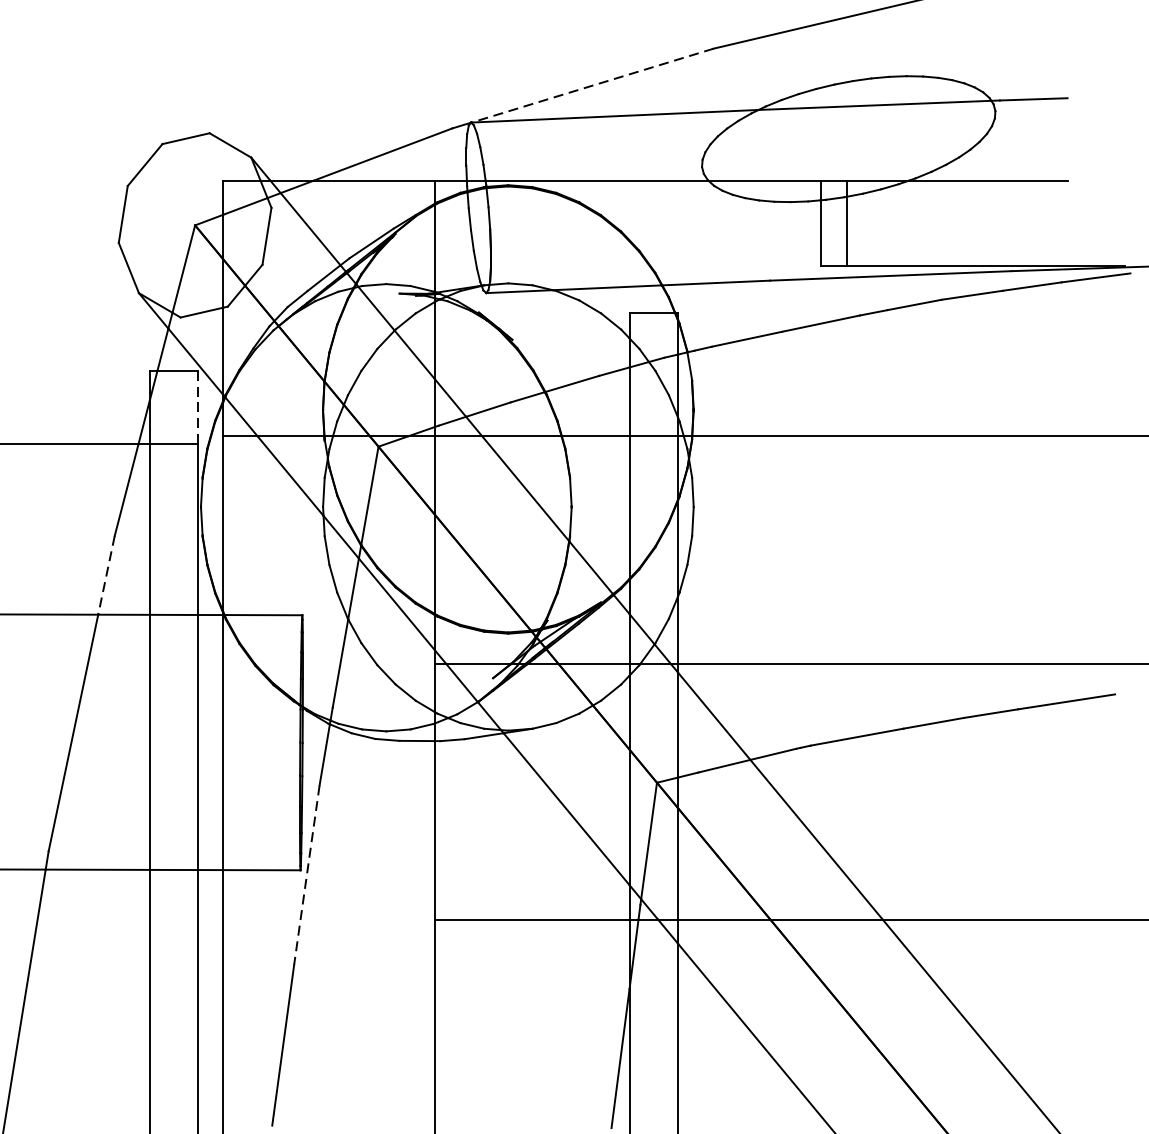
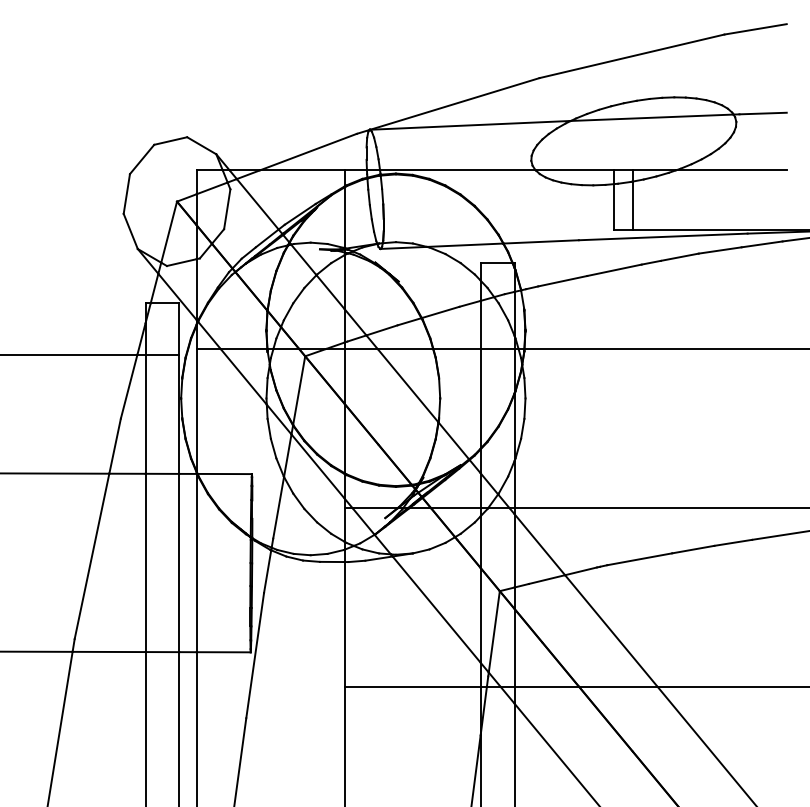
line: (592, 86) -> (454, 104), dashed -> solid
line: (198, 408) -> (179, 329), dashed -> solid
line: (107, 575) -> (115, 446), dashed -> solid
line: (307, 876) -> (255, 656), dashed -> solid

